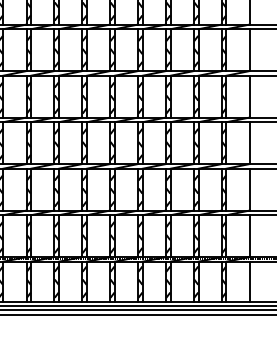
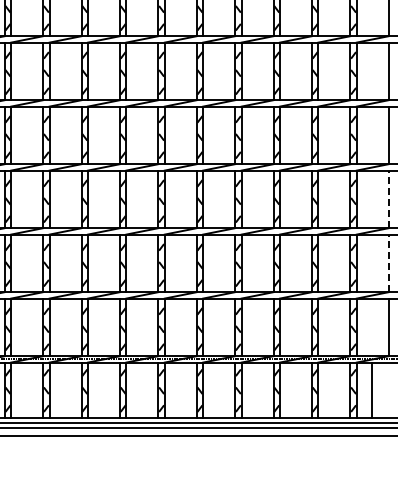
line: (249, 143) -> (388, 199), solid -> dashed
line: (249, 189) -> (388, 263), solid -> dashed
line: (249, 281) -> (371, 389), moved

